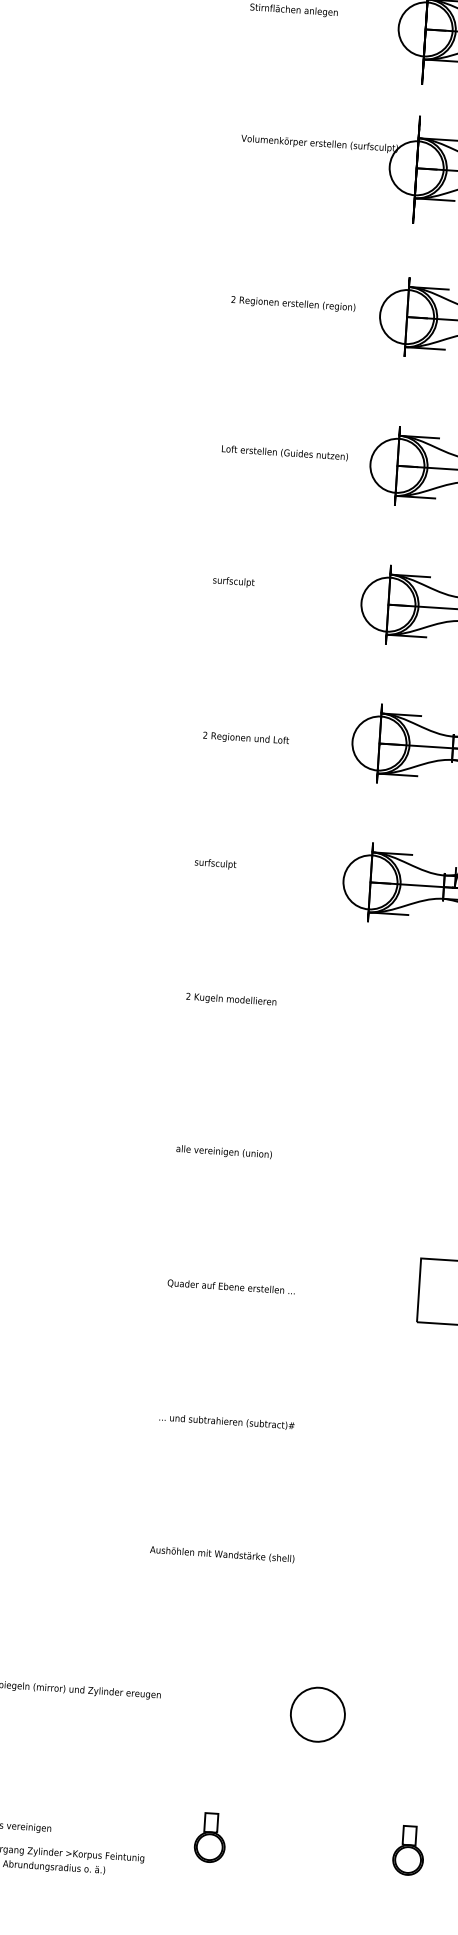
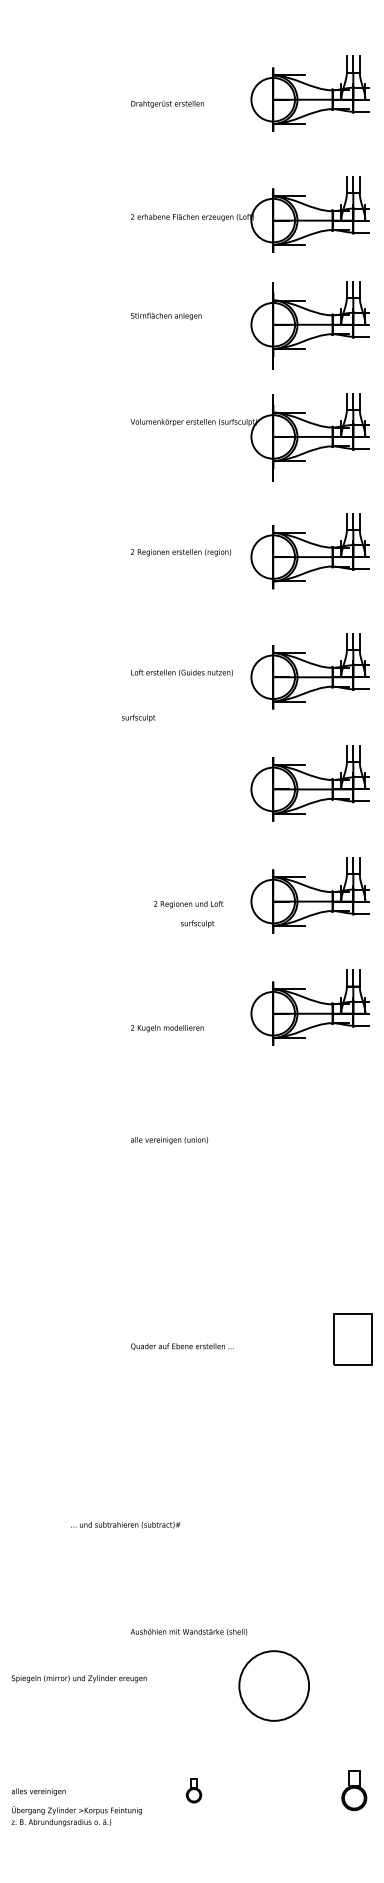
text: (233, 581) -> (138, 717), moved
text: (245, 738) -> (188, 904), moved
text: (215, 863) -> (197, 923), moved
text: (231, 999) -> (167, 1028), moved
text: (224, 1152) -> (169, 1140), moved
text: (226, 1422) -> (125, 1525), moved
text: (221, 1554) -> (188, 1632), moved
circle: (317, 1714) -> (273, 1685), size x1.6
part: (209, 1837) -> (193, 1790), size x0.6

